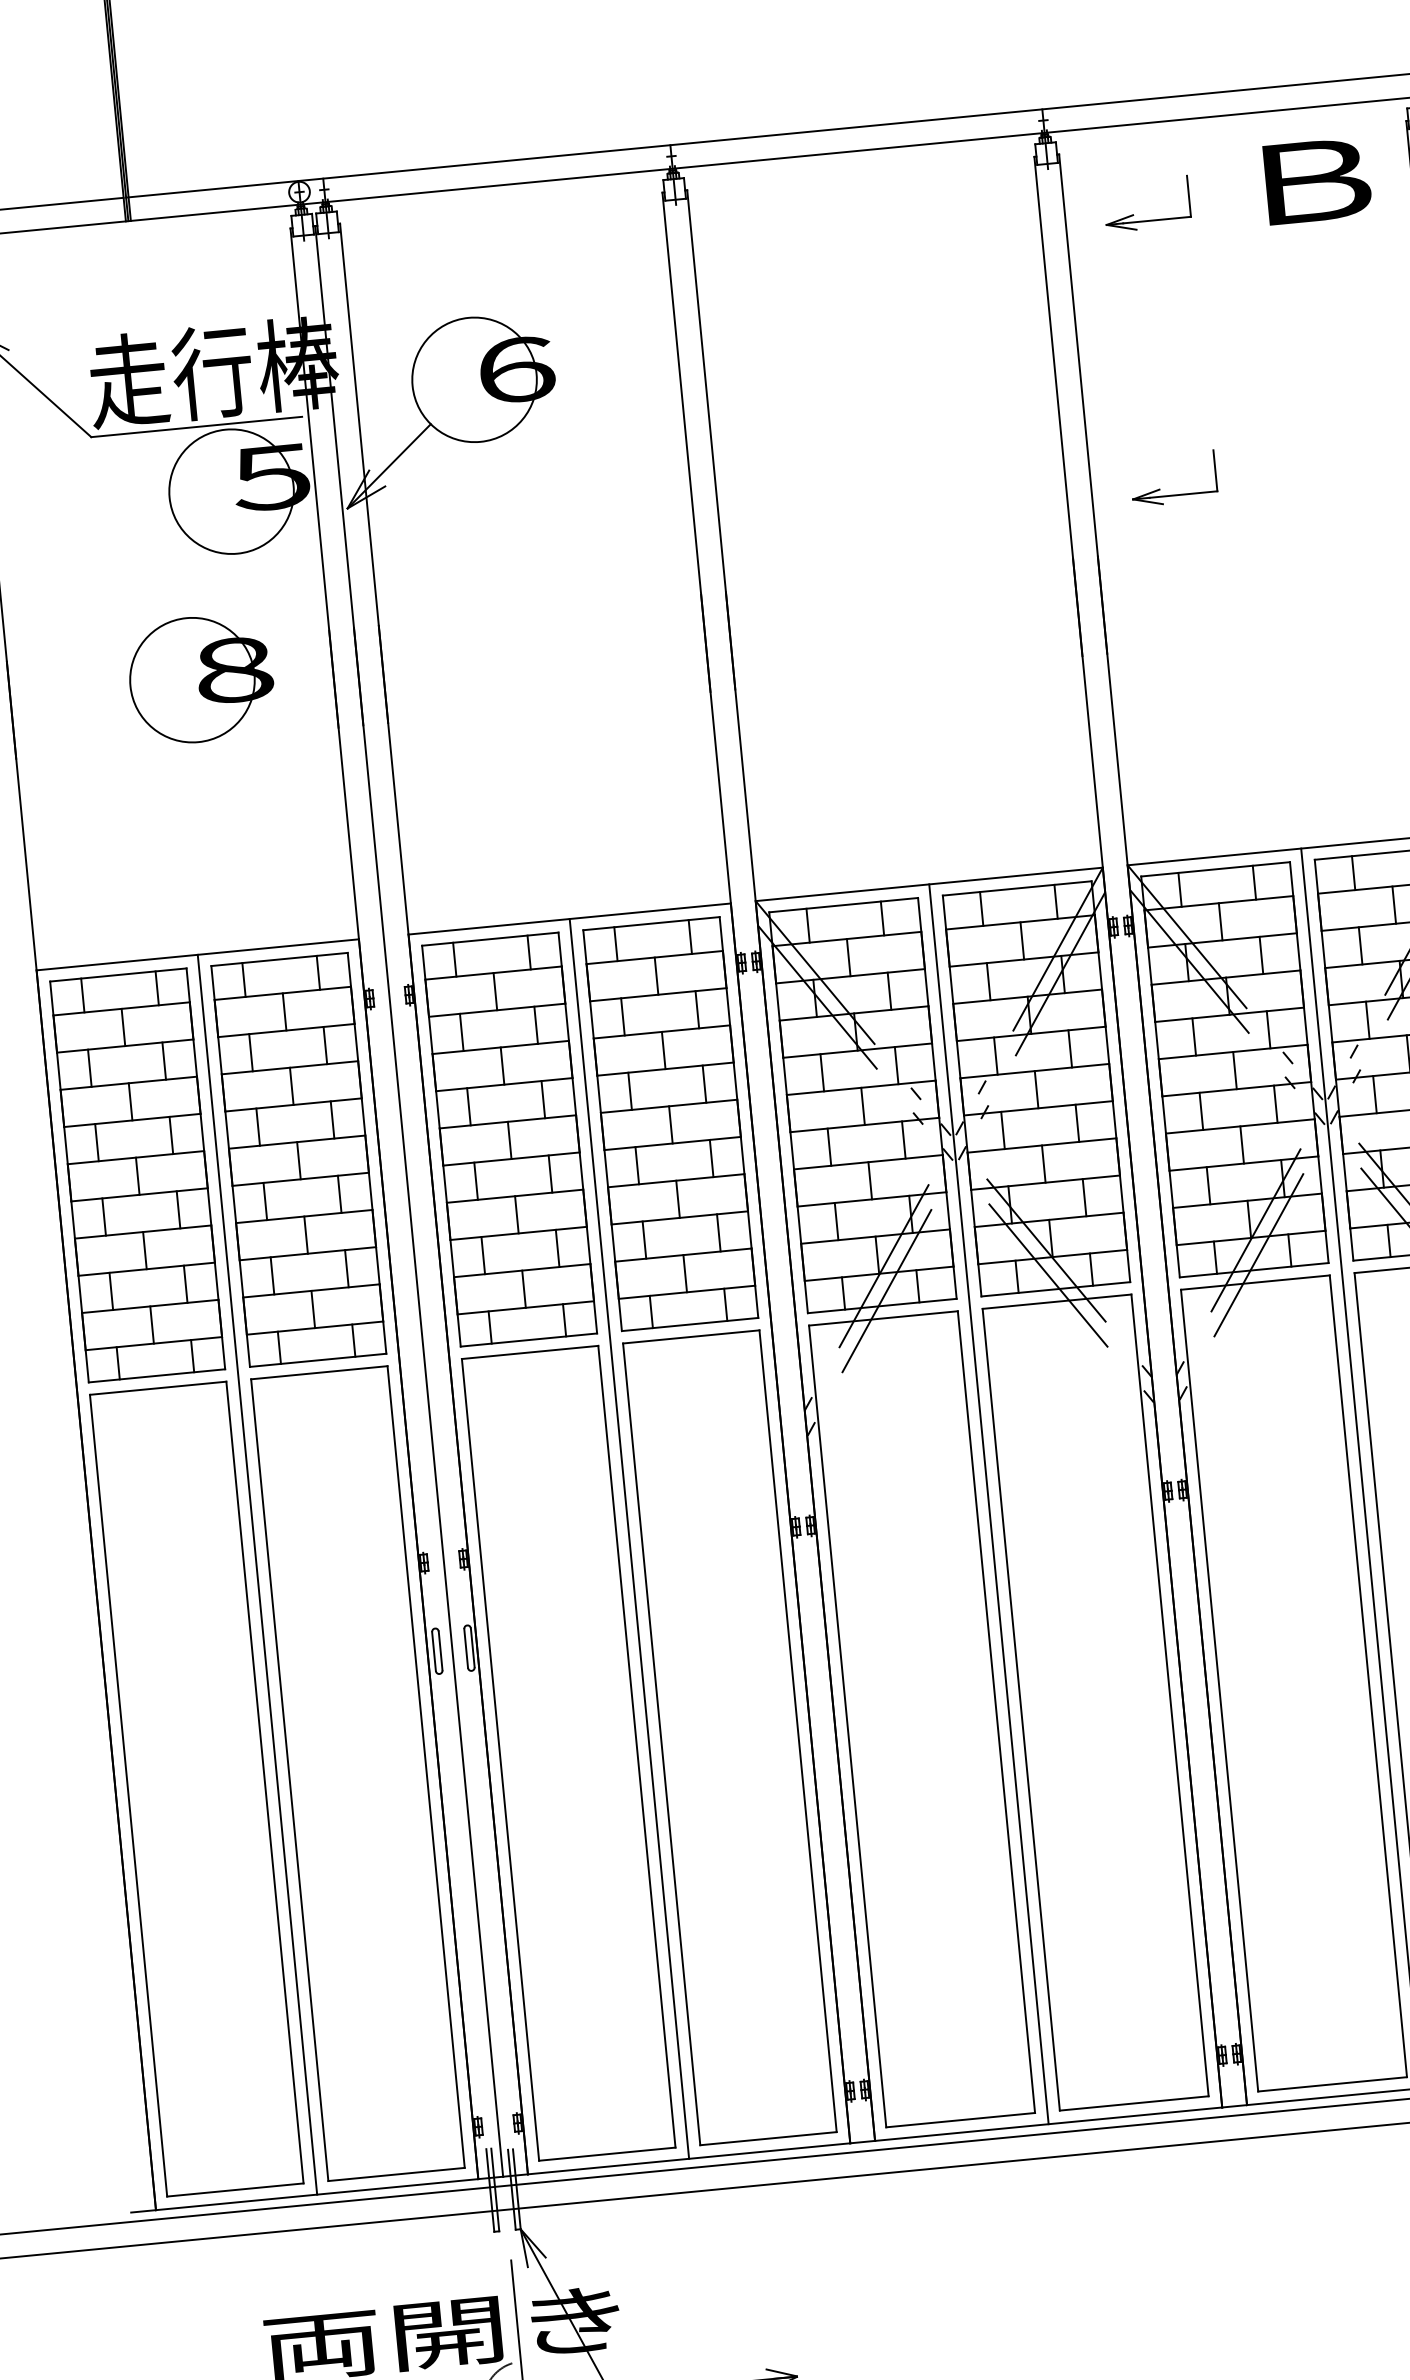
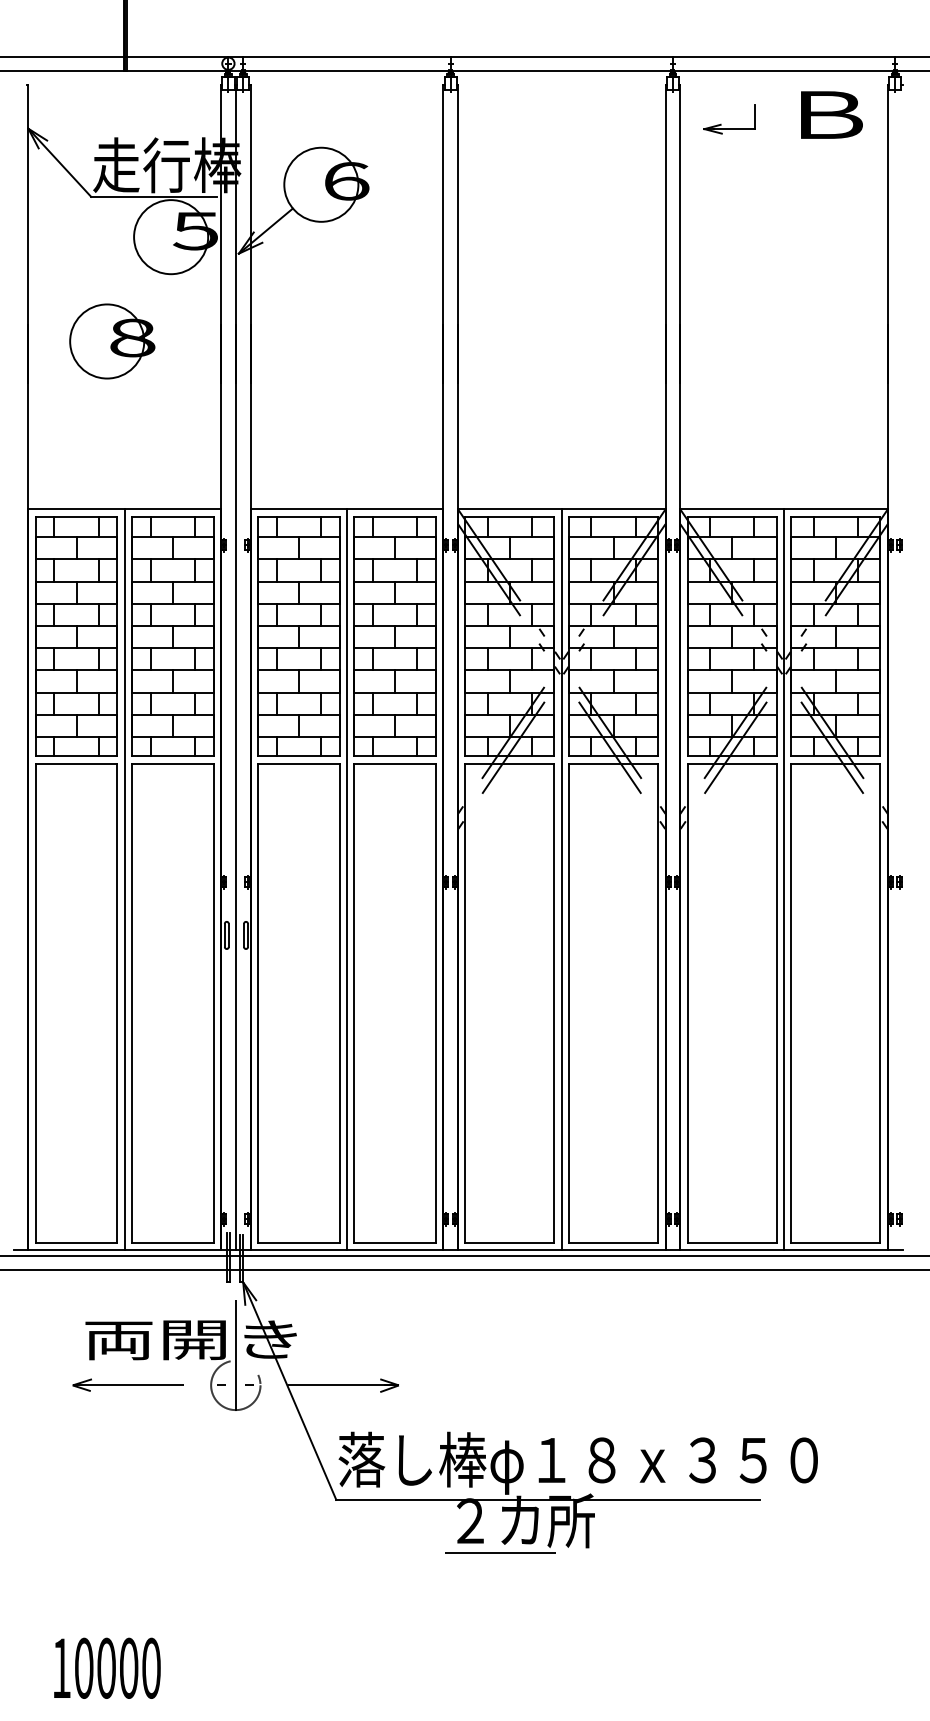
part: (1174, 494) -> (729, 292), removed
part: (201, 679) -> (112, 341), moved

